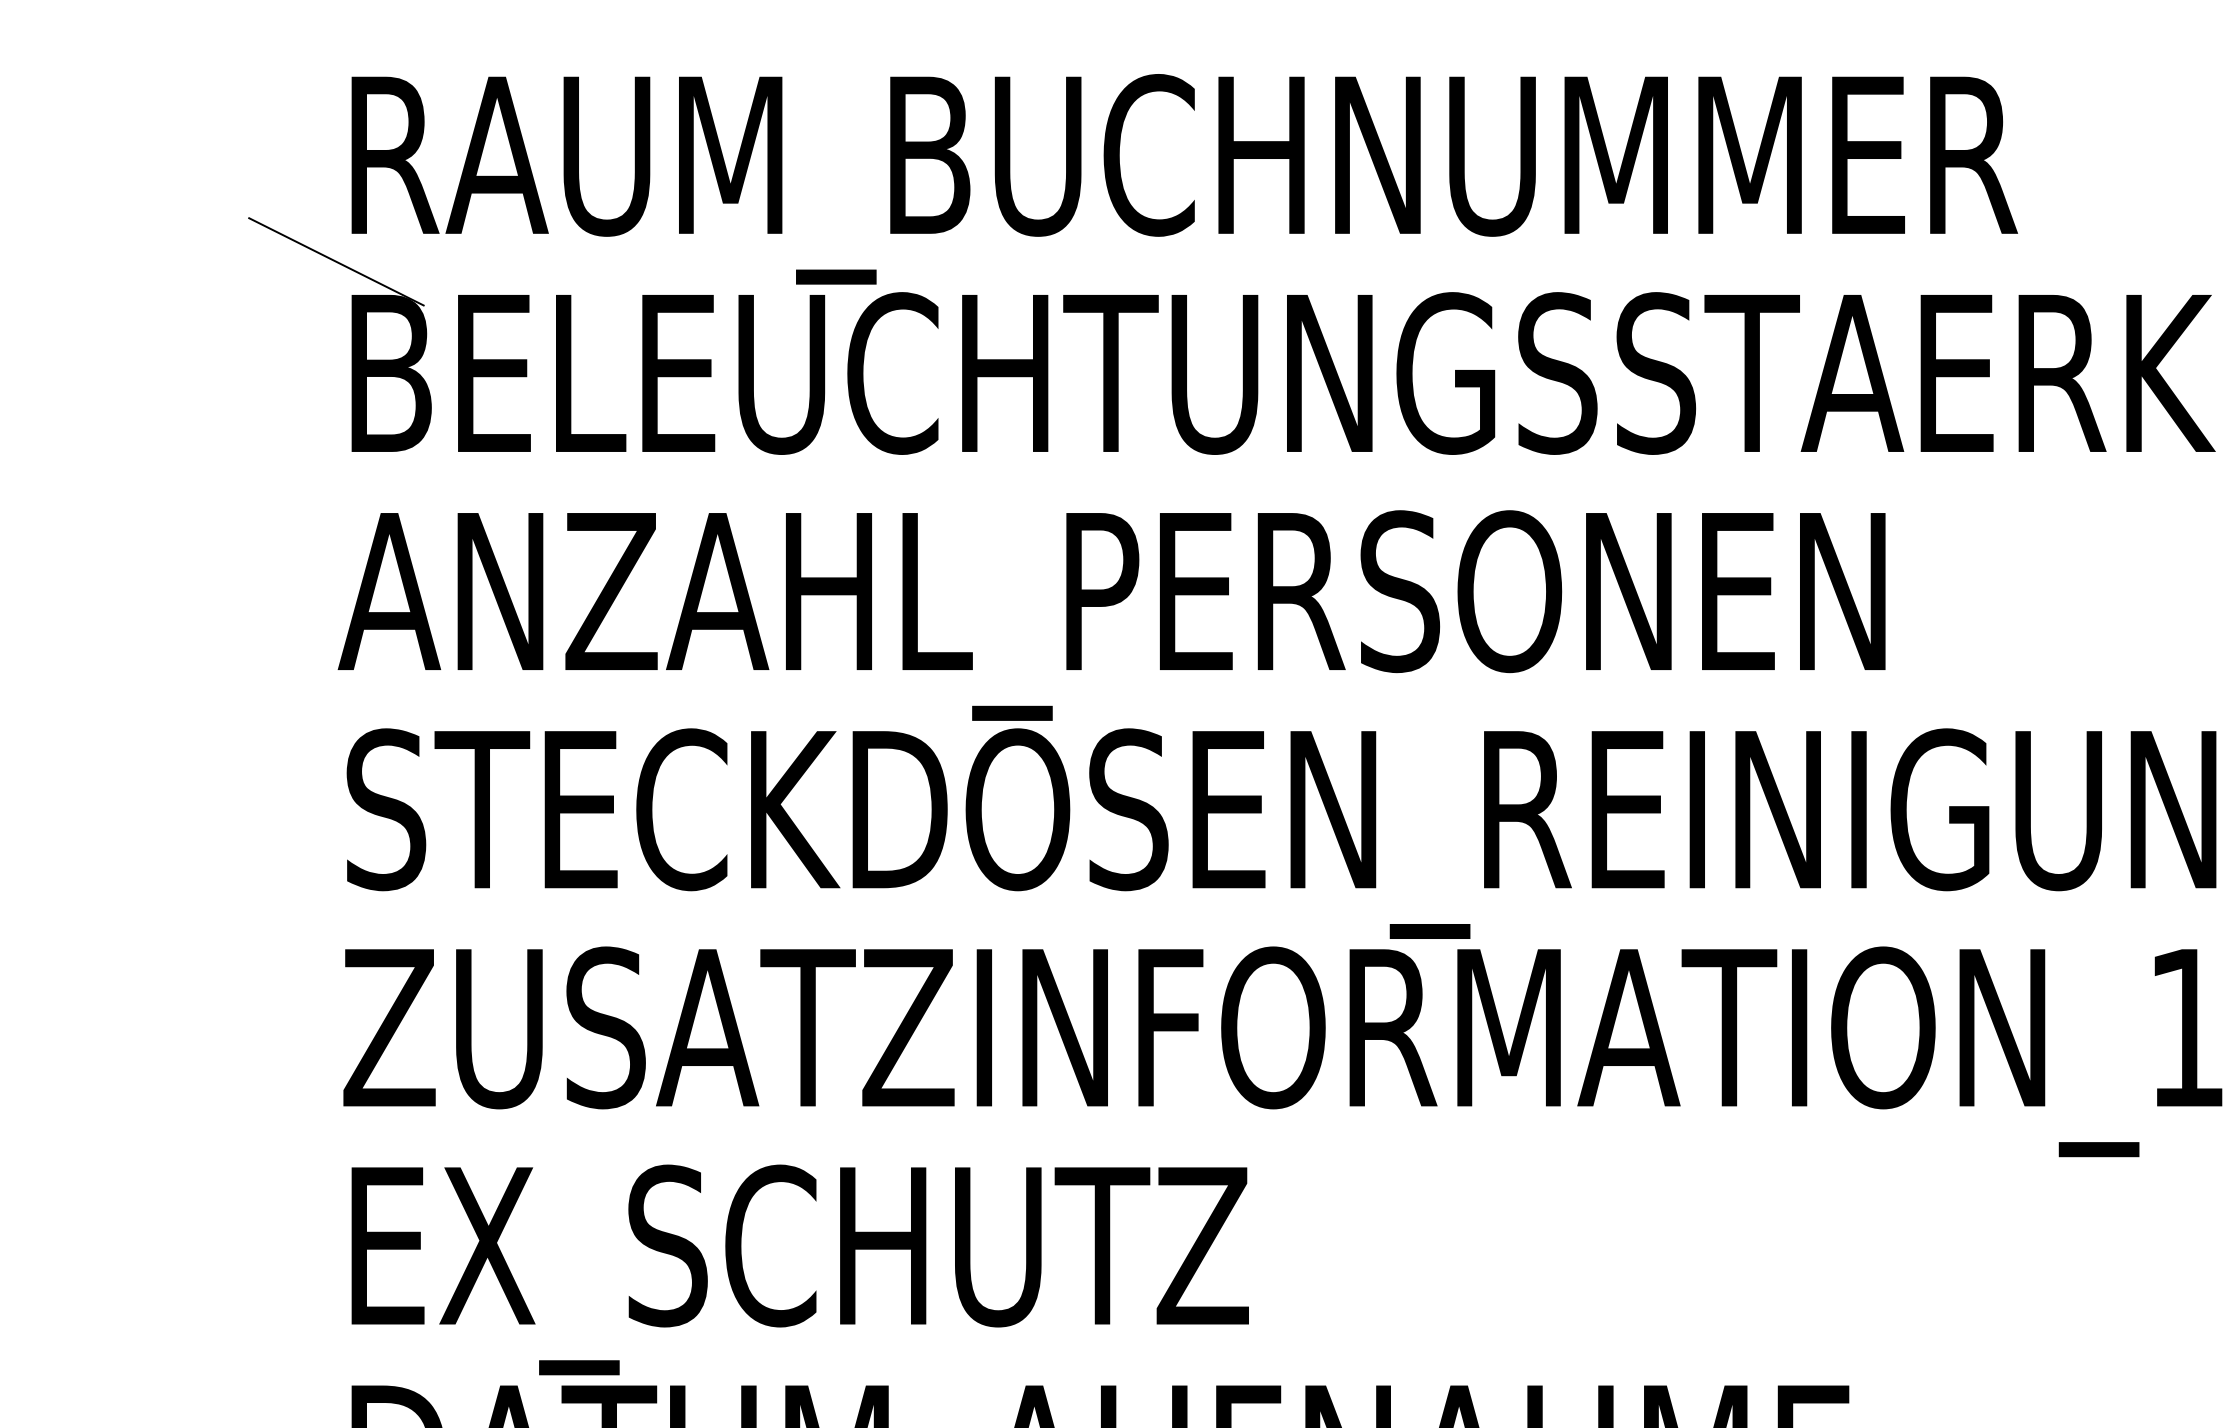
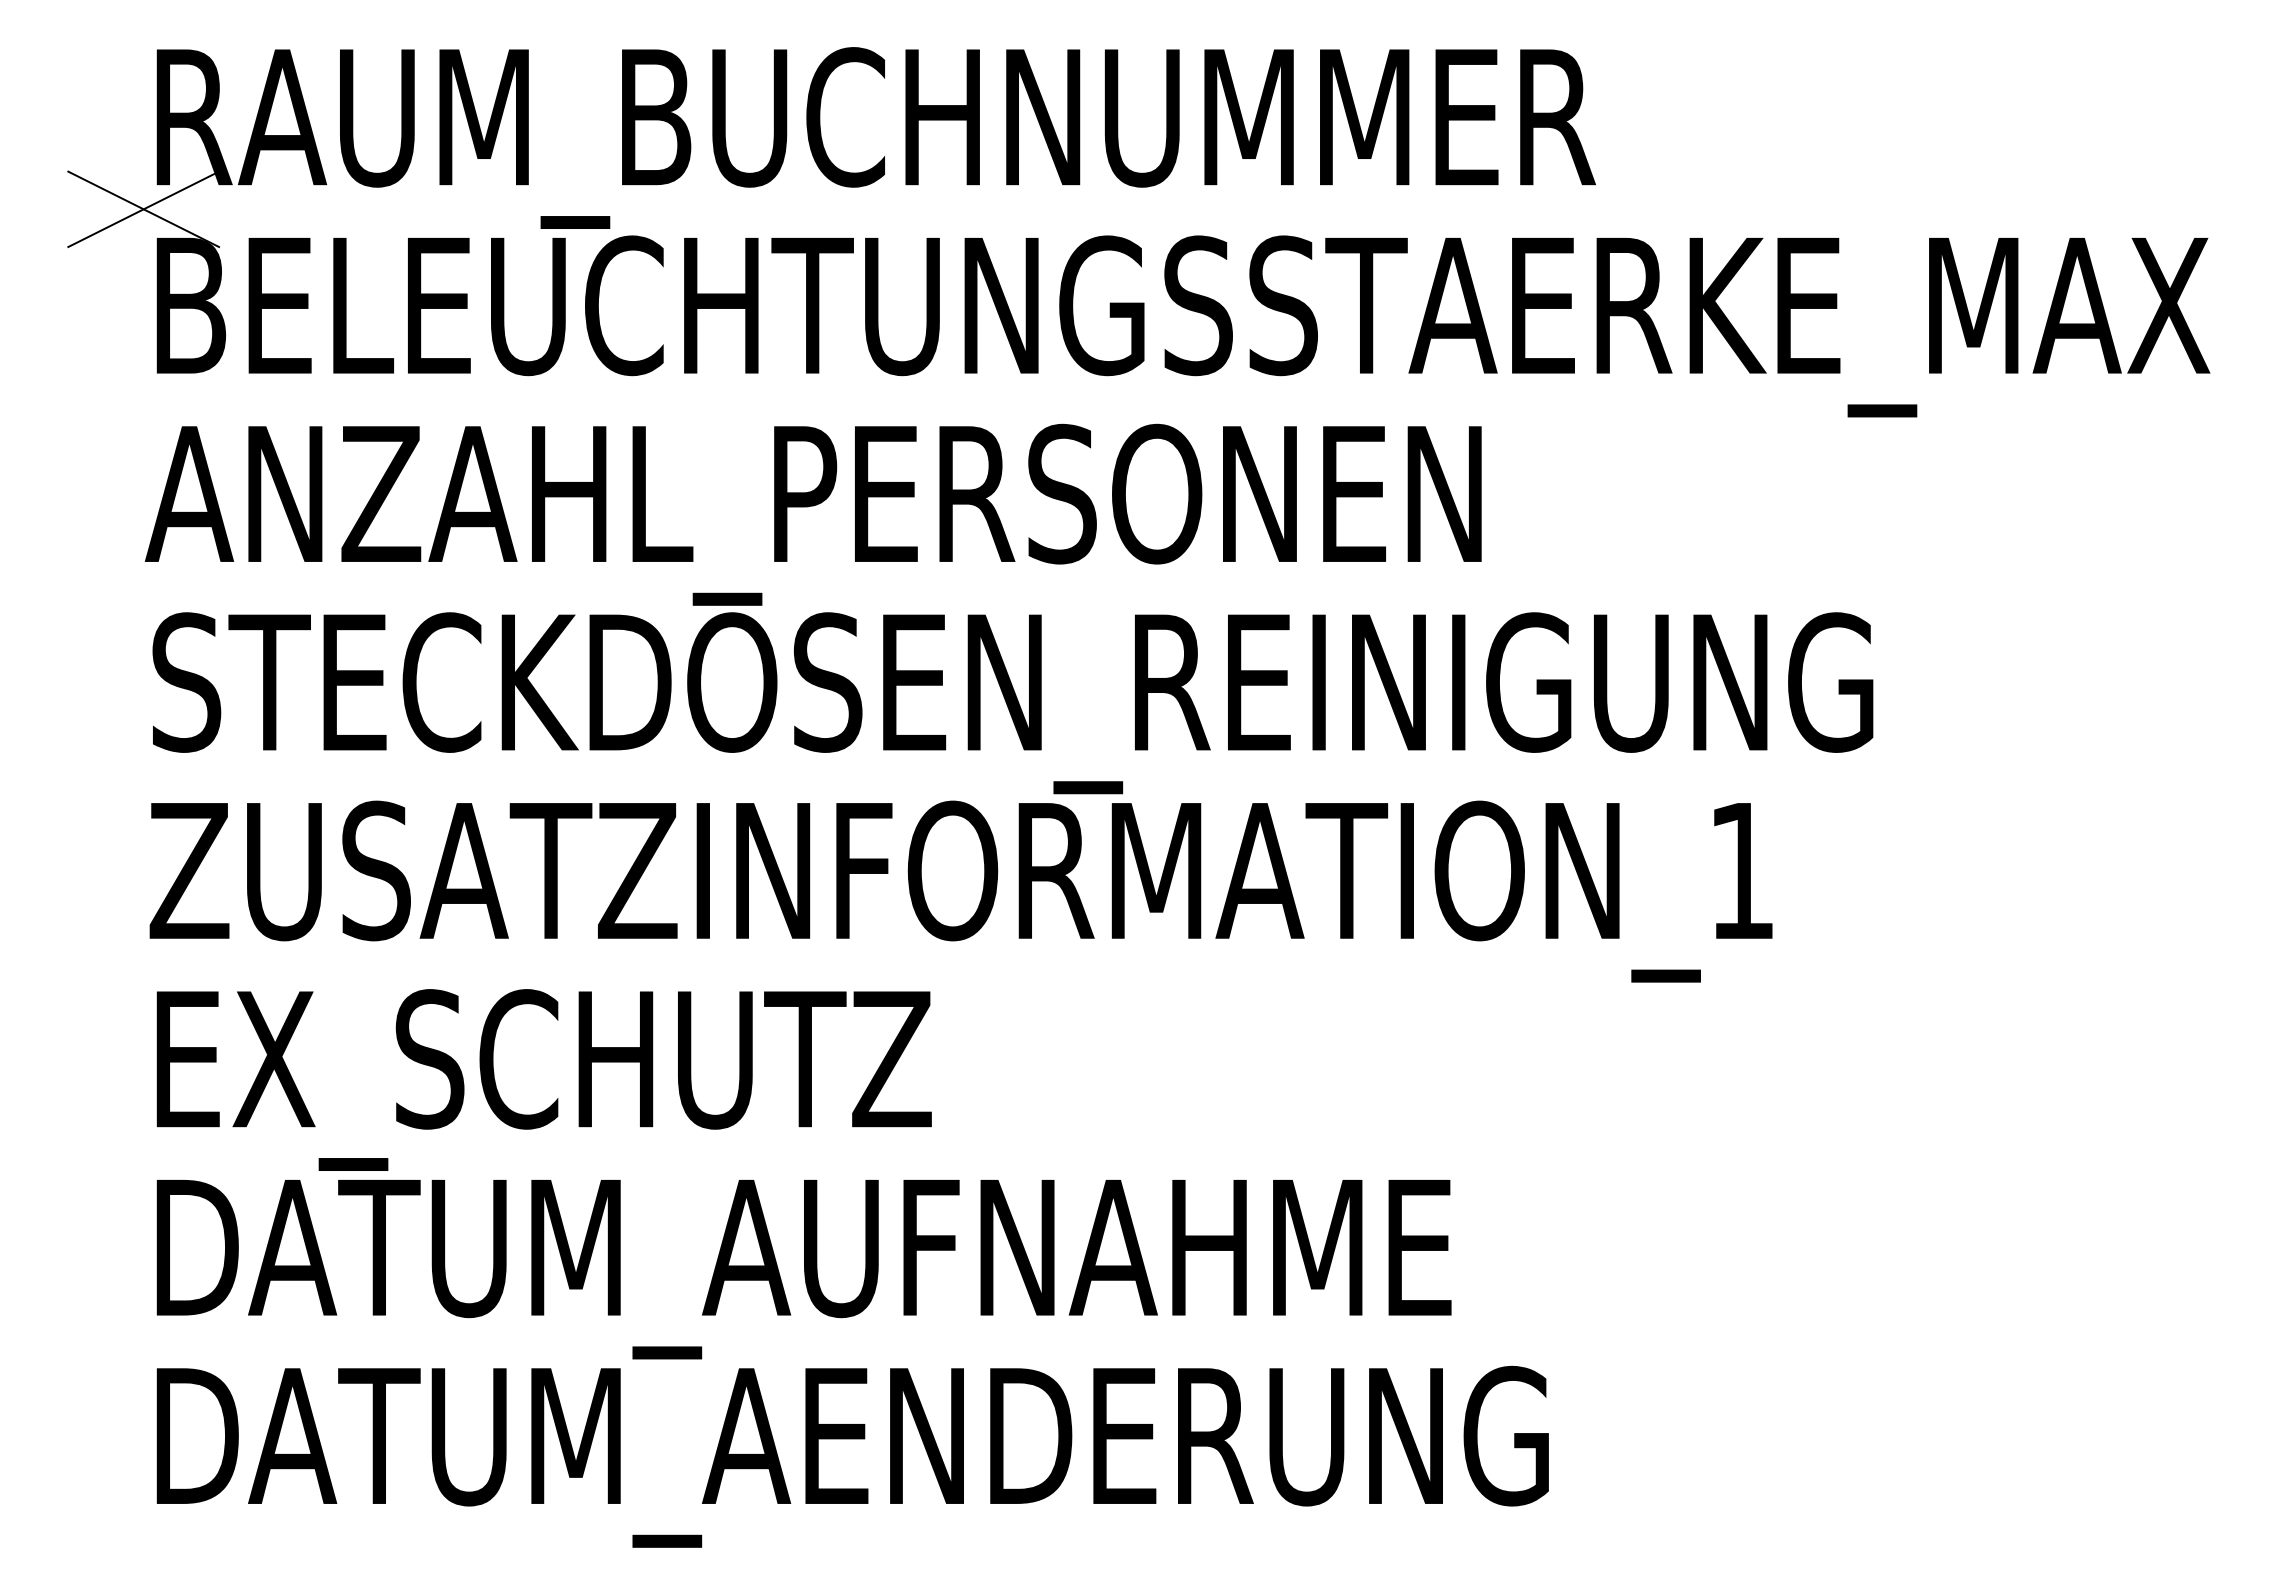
line: (336, 262) -> (143, 209), added

